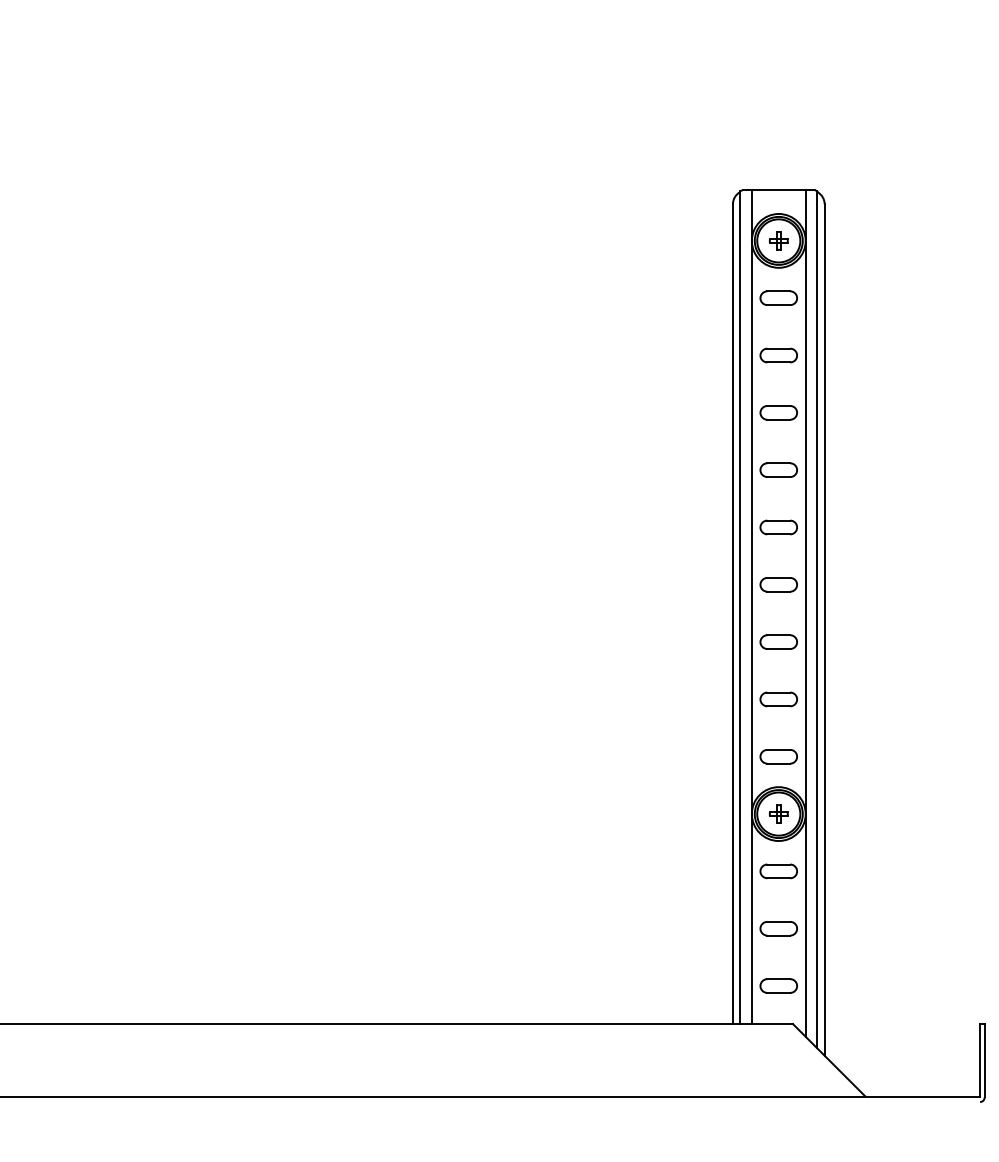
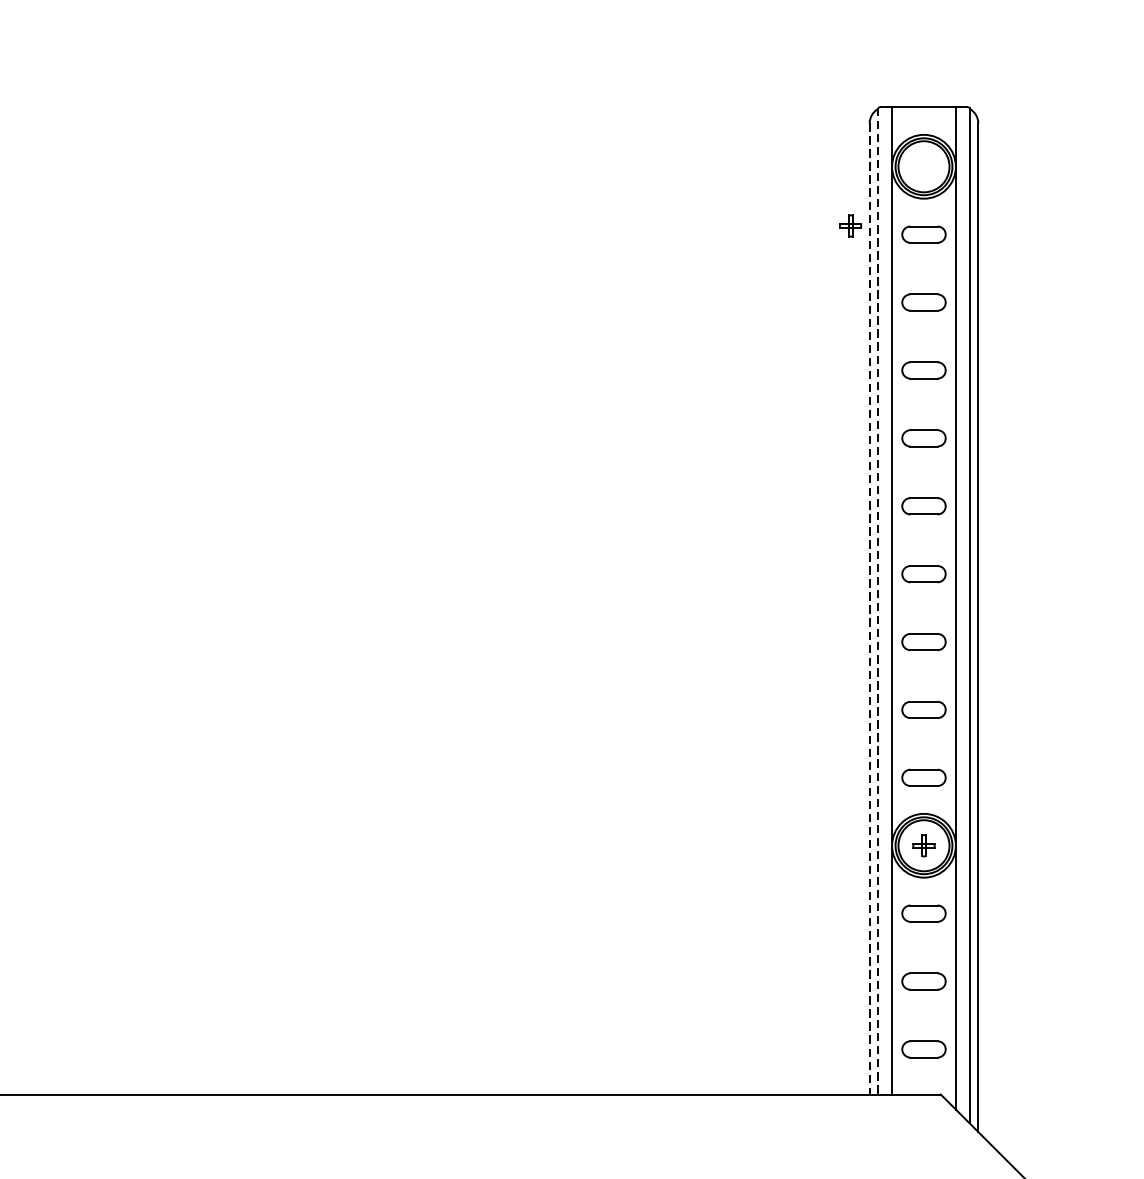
part: (778, 240) -> (850, 225), moved
line: (740, 608) -> (878, 602), solid -> dashed
line: (732, 614) -> (869, 609), solid -> dashed

